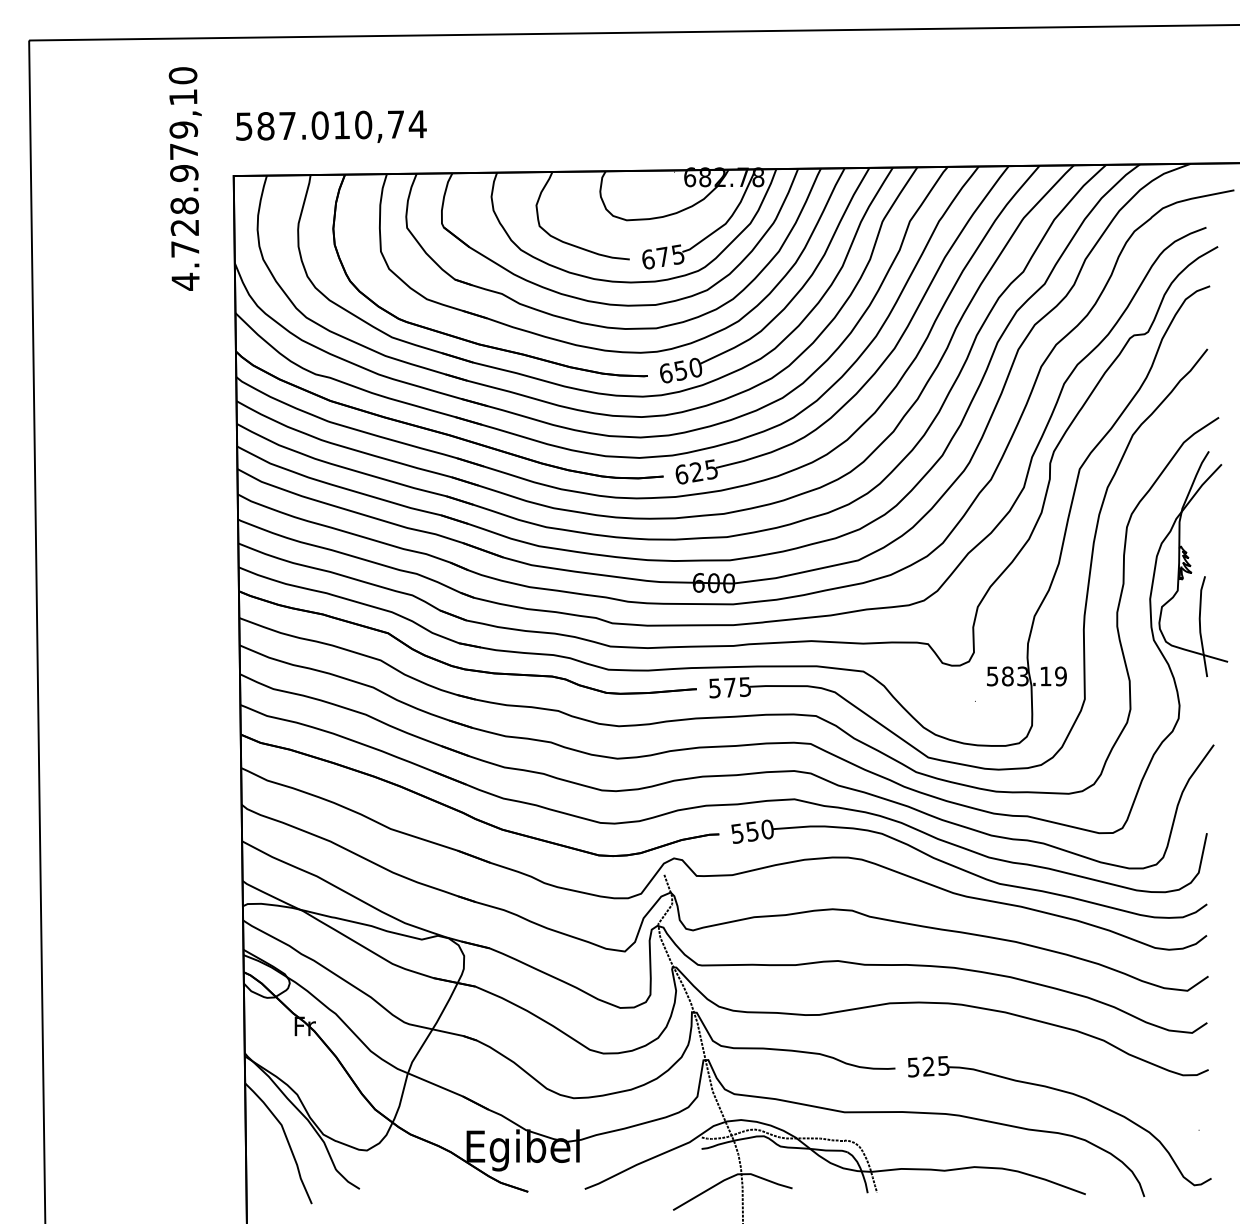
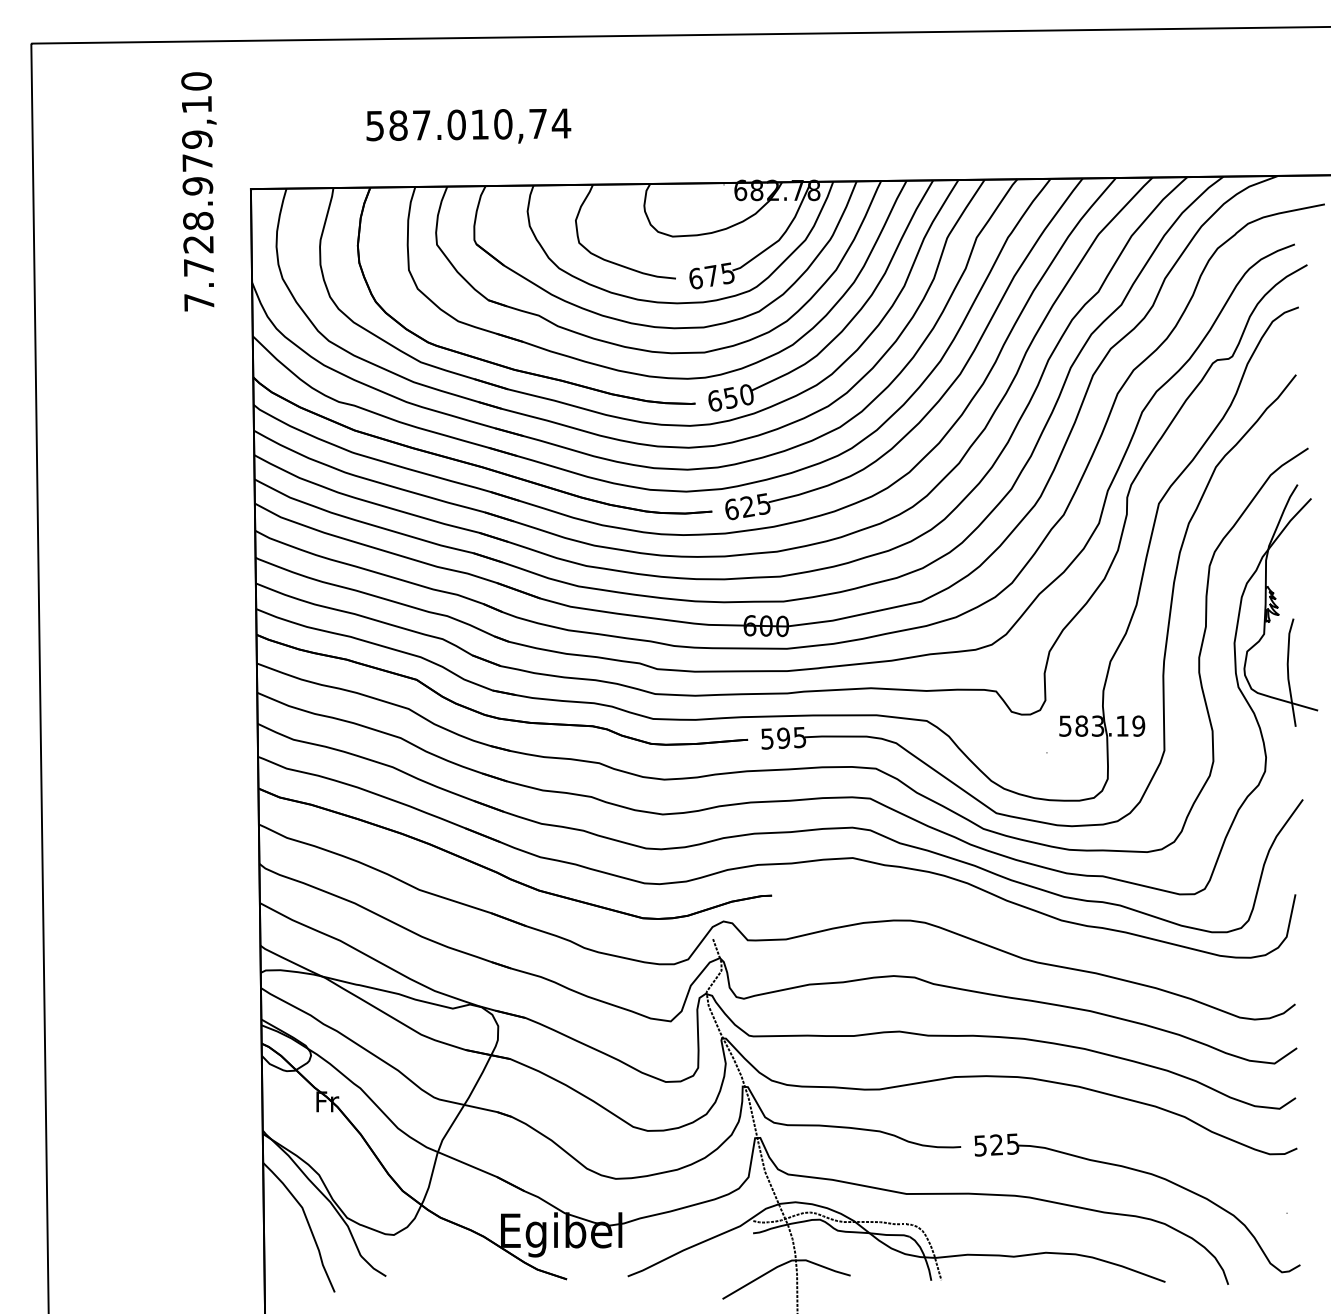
text: (331, 126) -> (468, 125), moved
text: (185, 281) -> (199, 302), 4.728.979,10 -> 7.728.979,10
text: (729, 687) -> (783, 737), 575 -> 595
part: (969, 868) -> (1040, 932), removed

